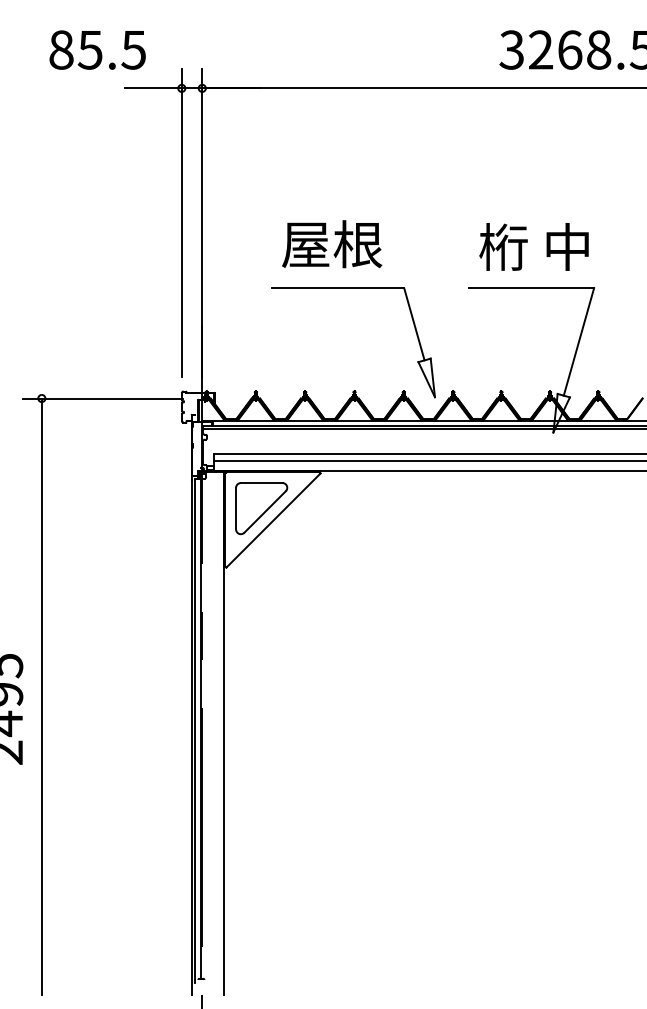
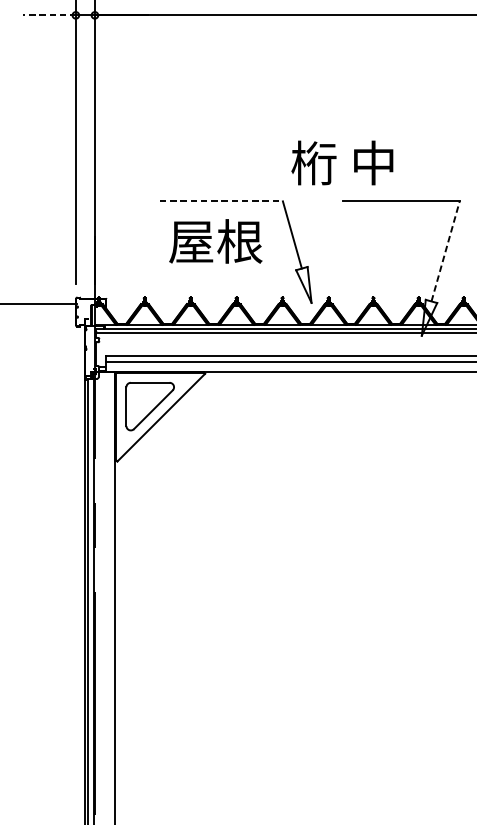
line: (153, 88) -> (49, 15), solid -> dashed
text: (332, 244) -> (216, 241), moved
text: (533, 246) -> (341, 162), moved
line: (338, 288) -> (221, 201), solid -> dashed
line: (578, 341) -> (445, 251), solid -> dashed

